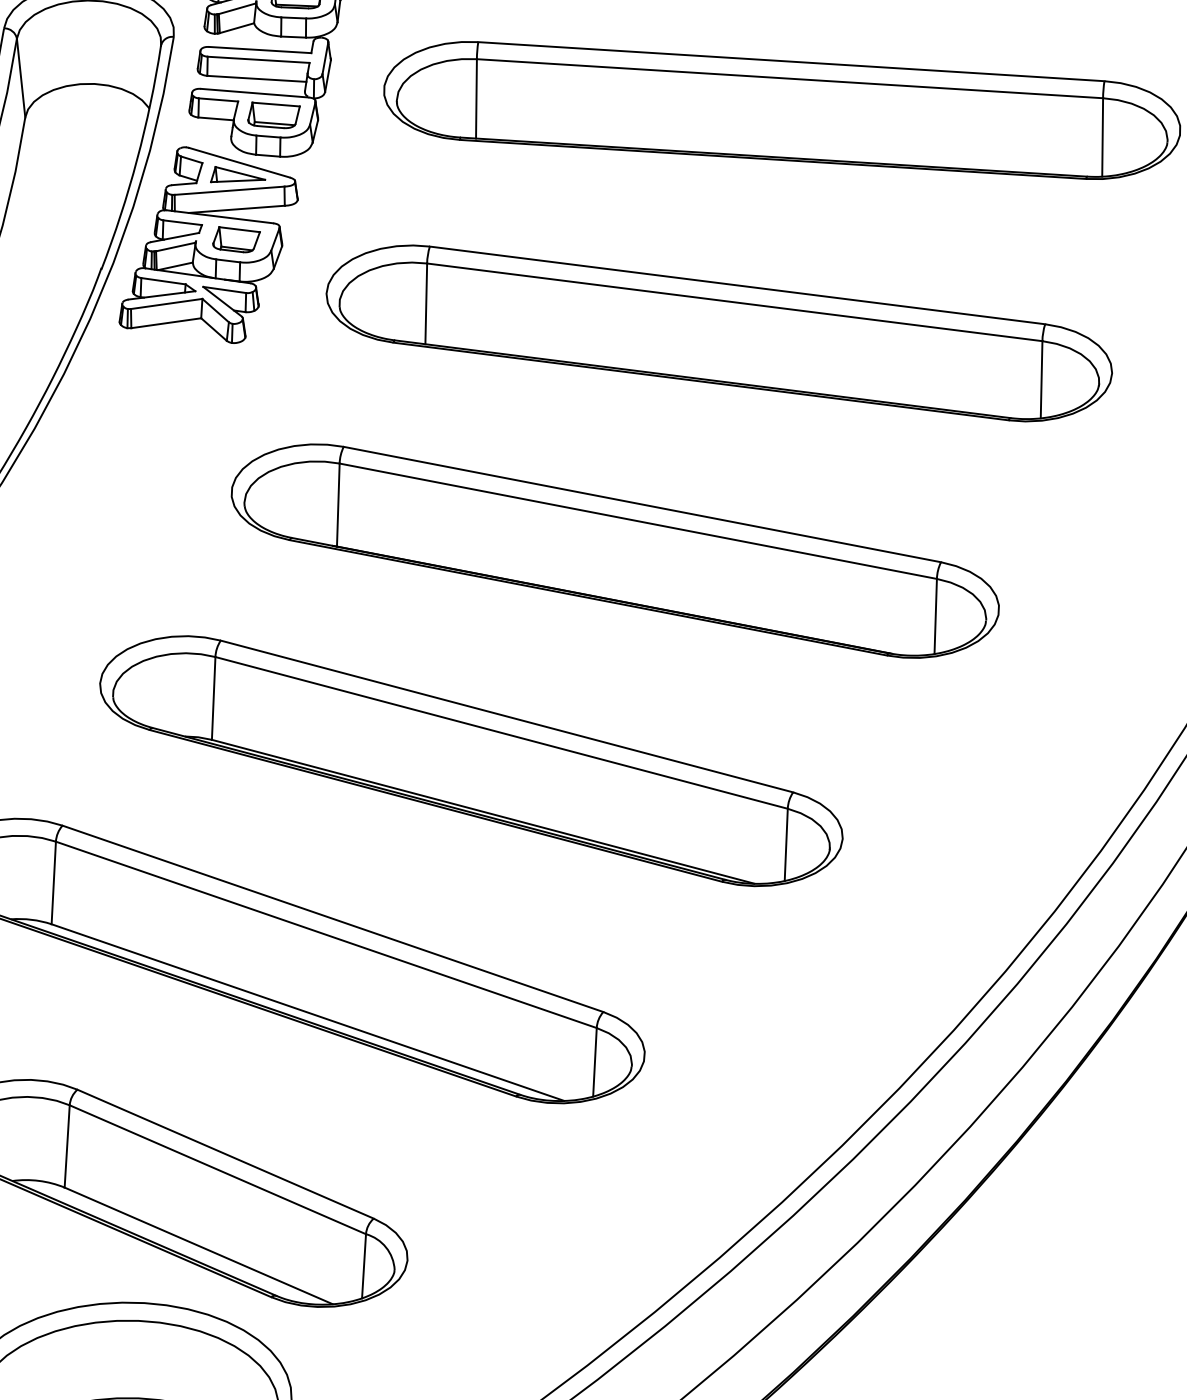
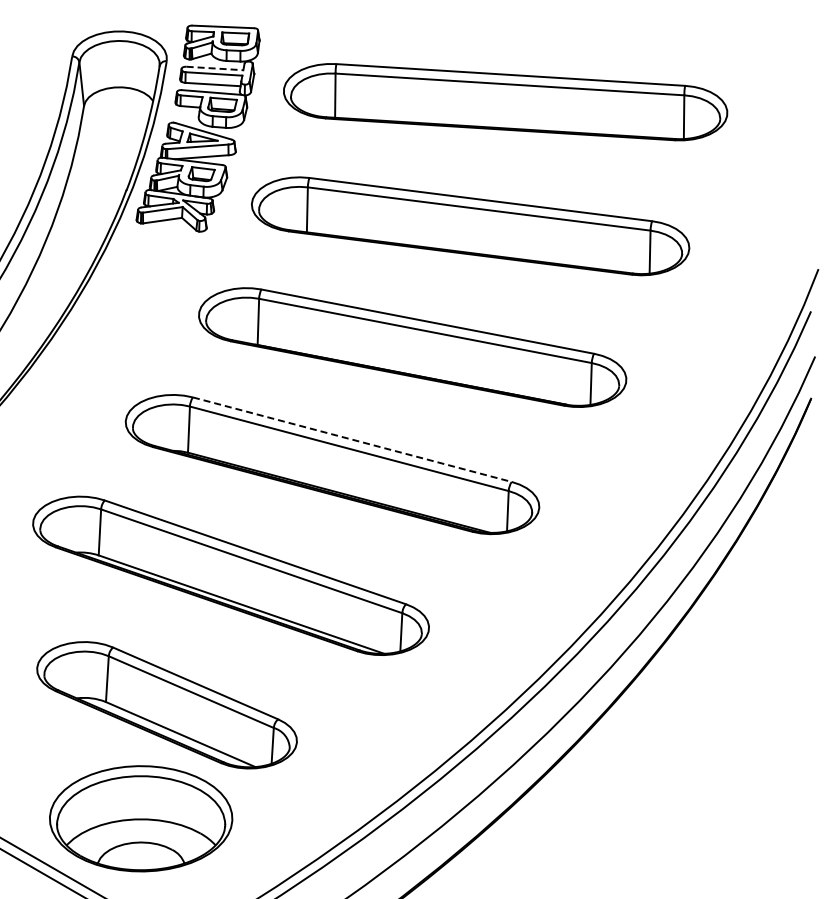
line: (261, 50) -> (215, 68), solid -> dashed
line: (507, 716) -> (352, 439), solid -> dashed

